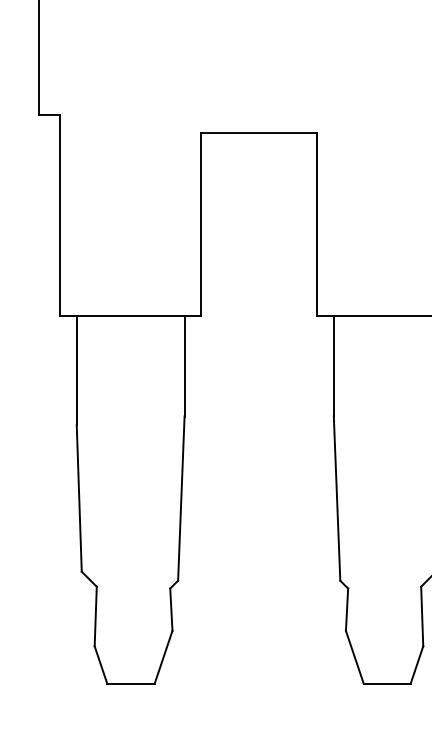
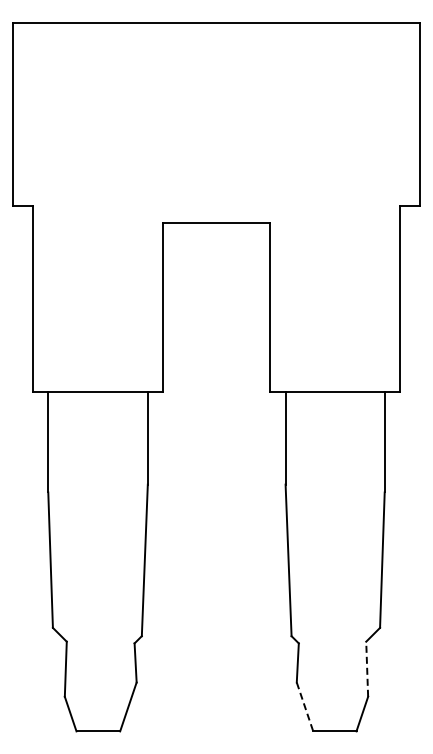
line: (422, 616) -> (367, 669), solid -> dashed
line: (355, 656) -> (305, 706), solid -> dashed

